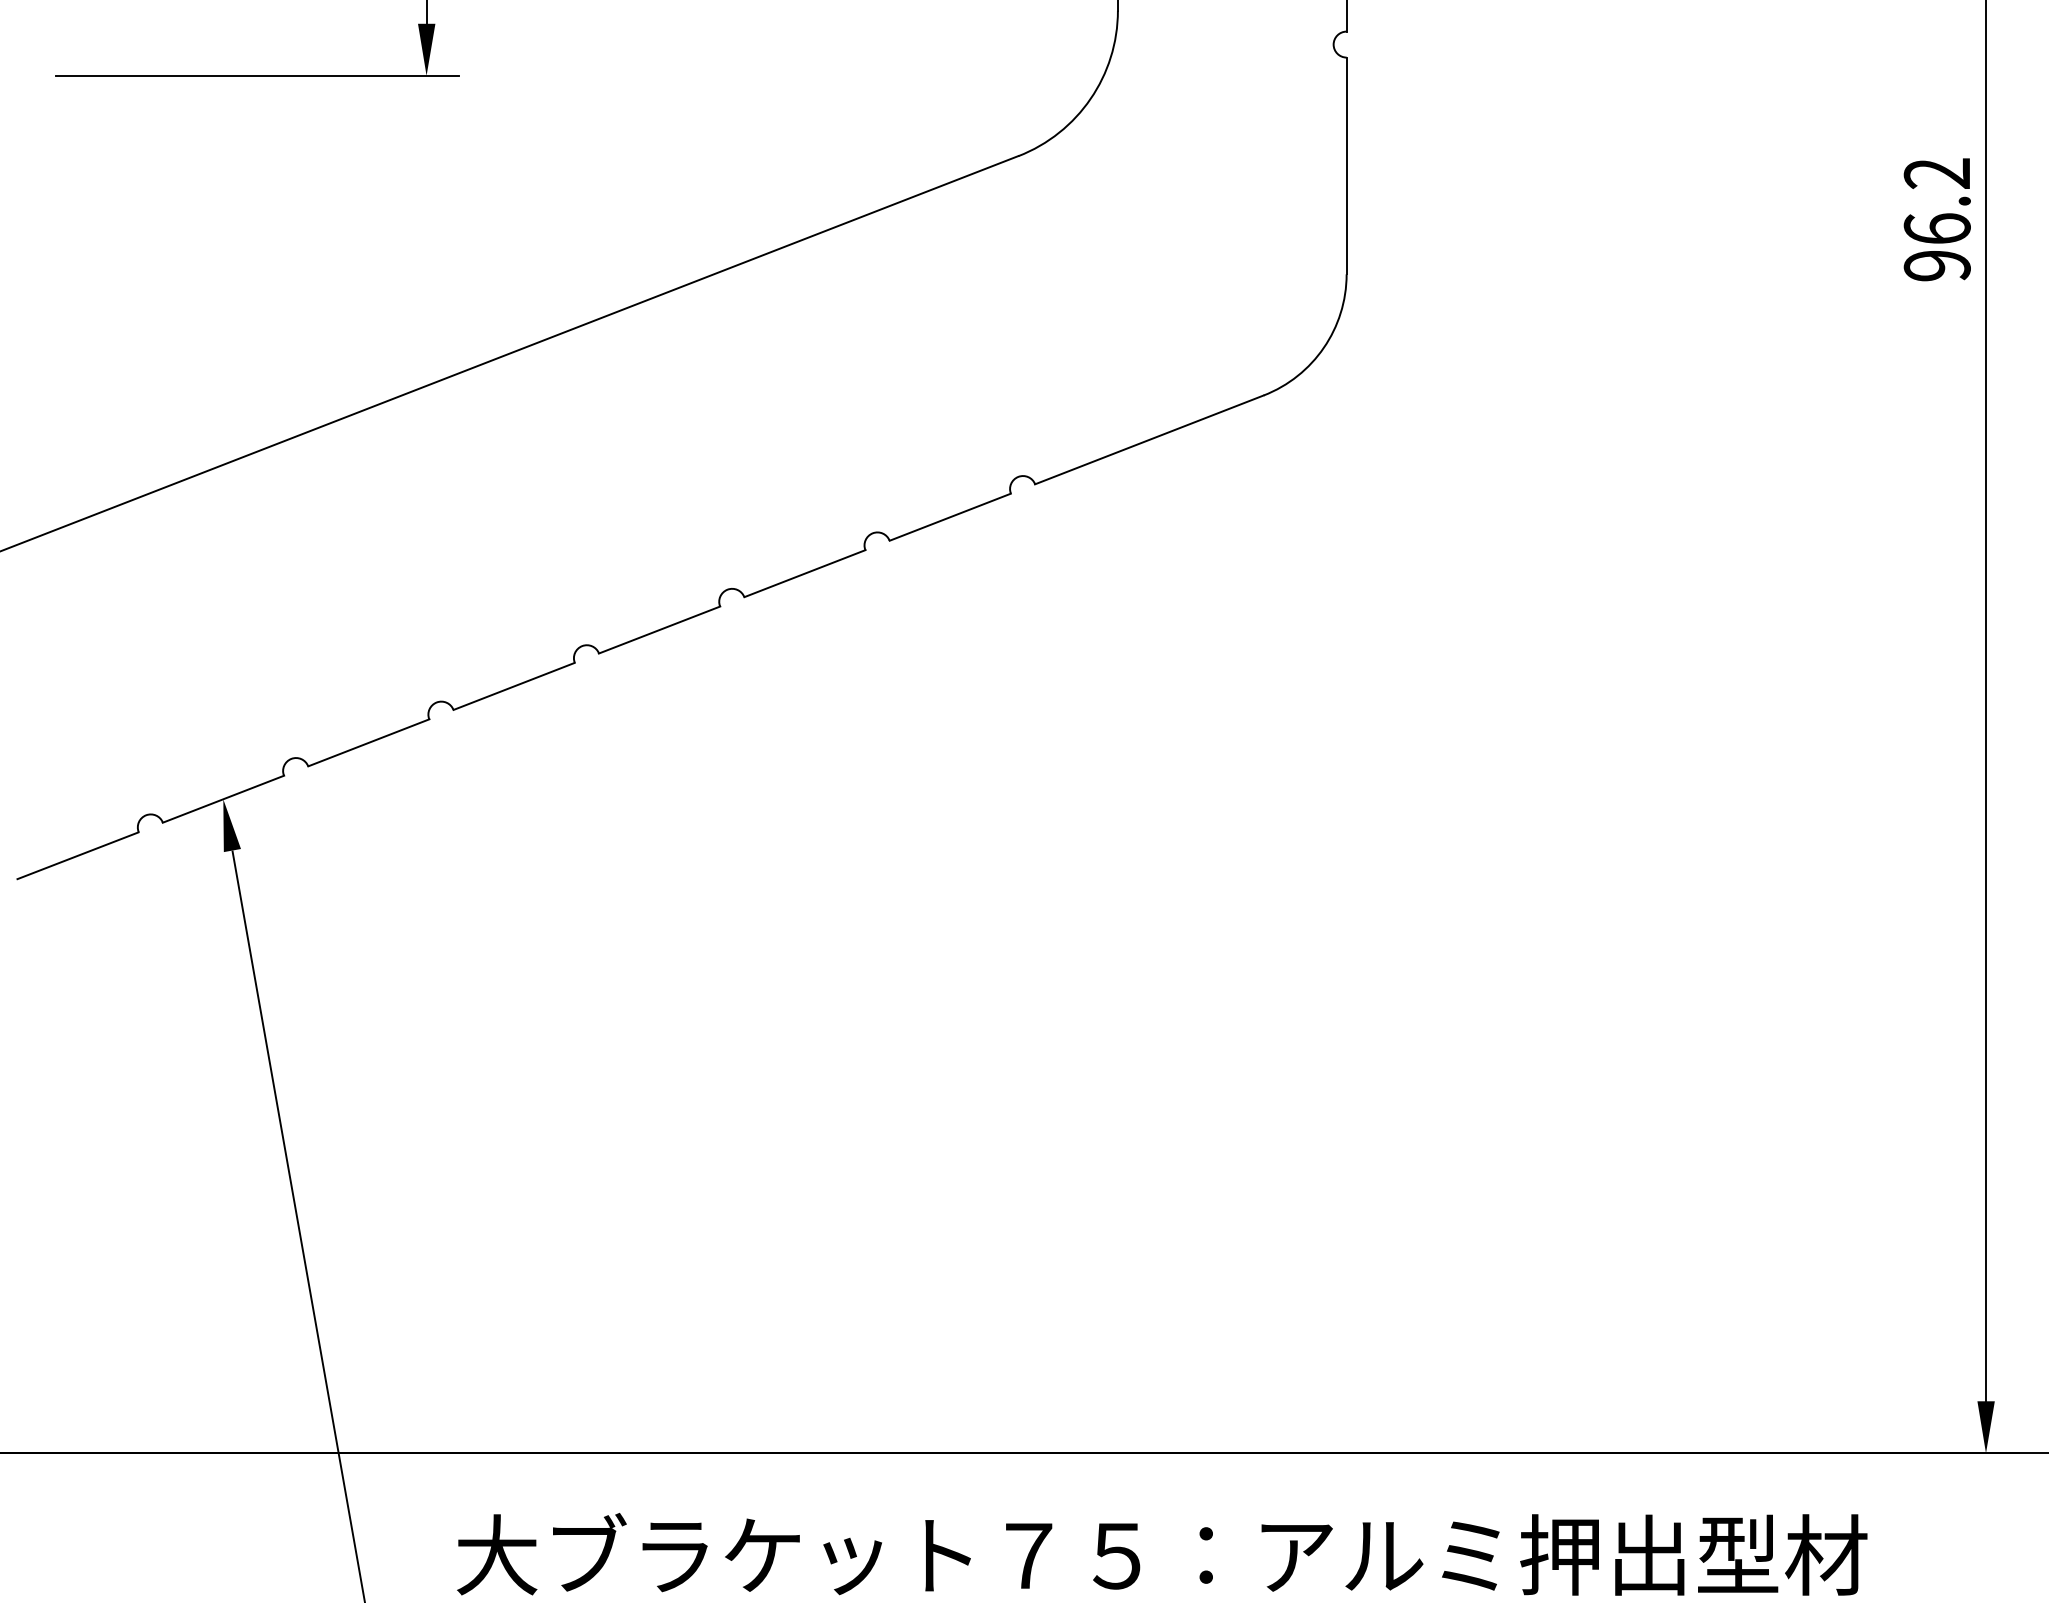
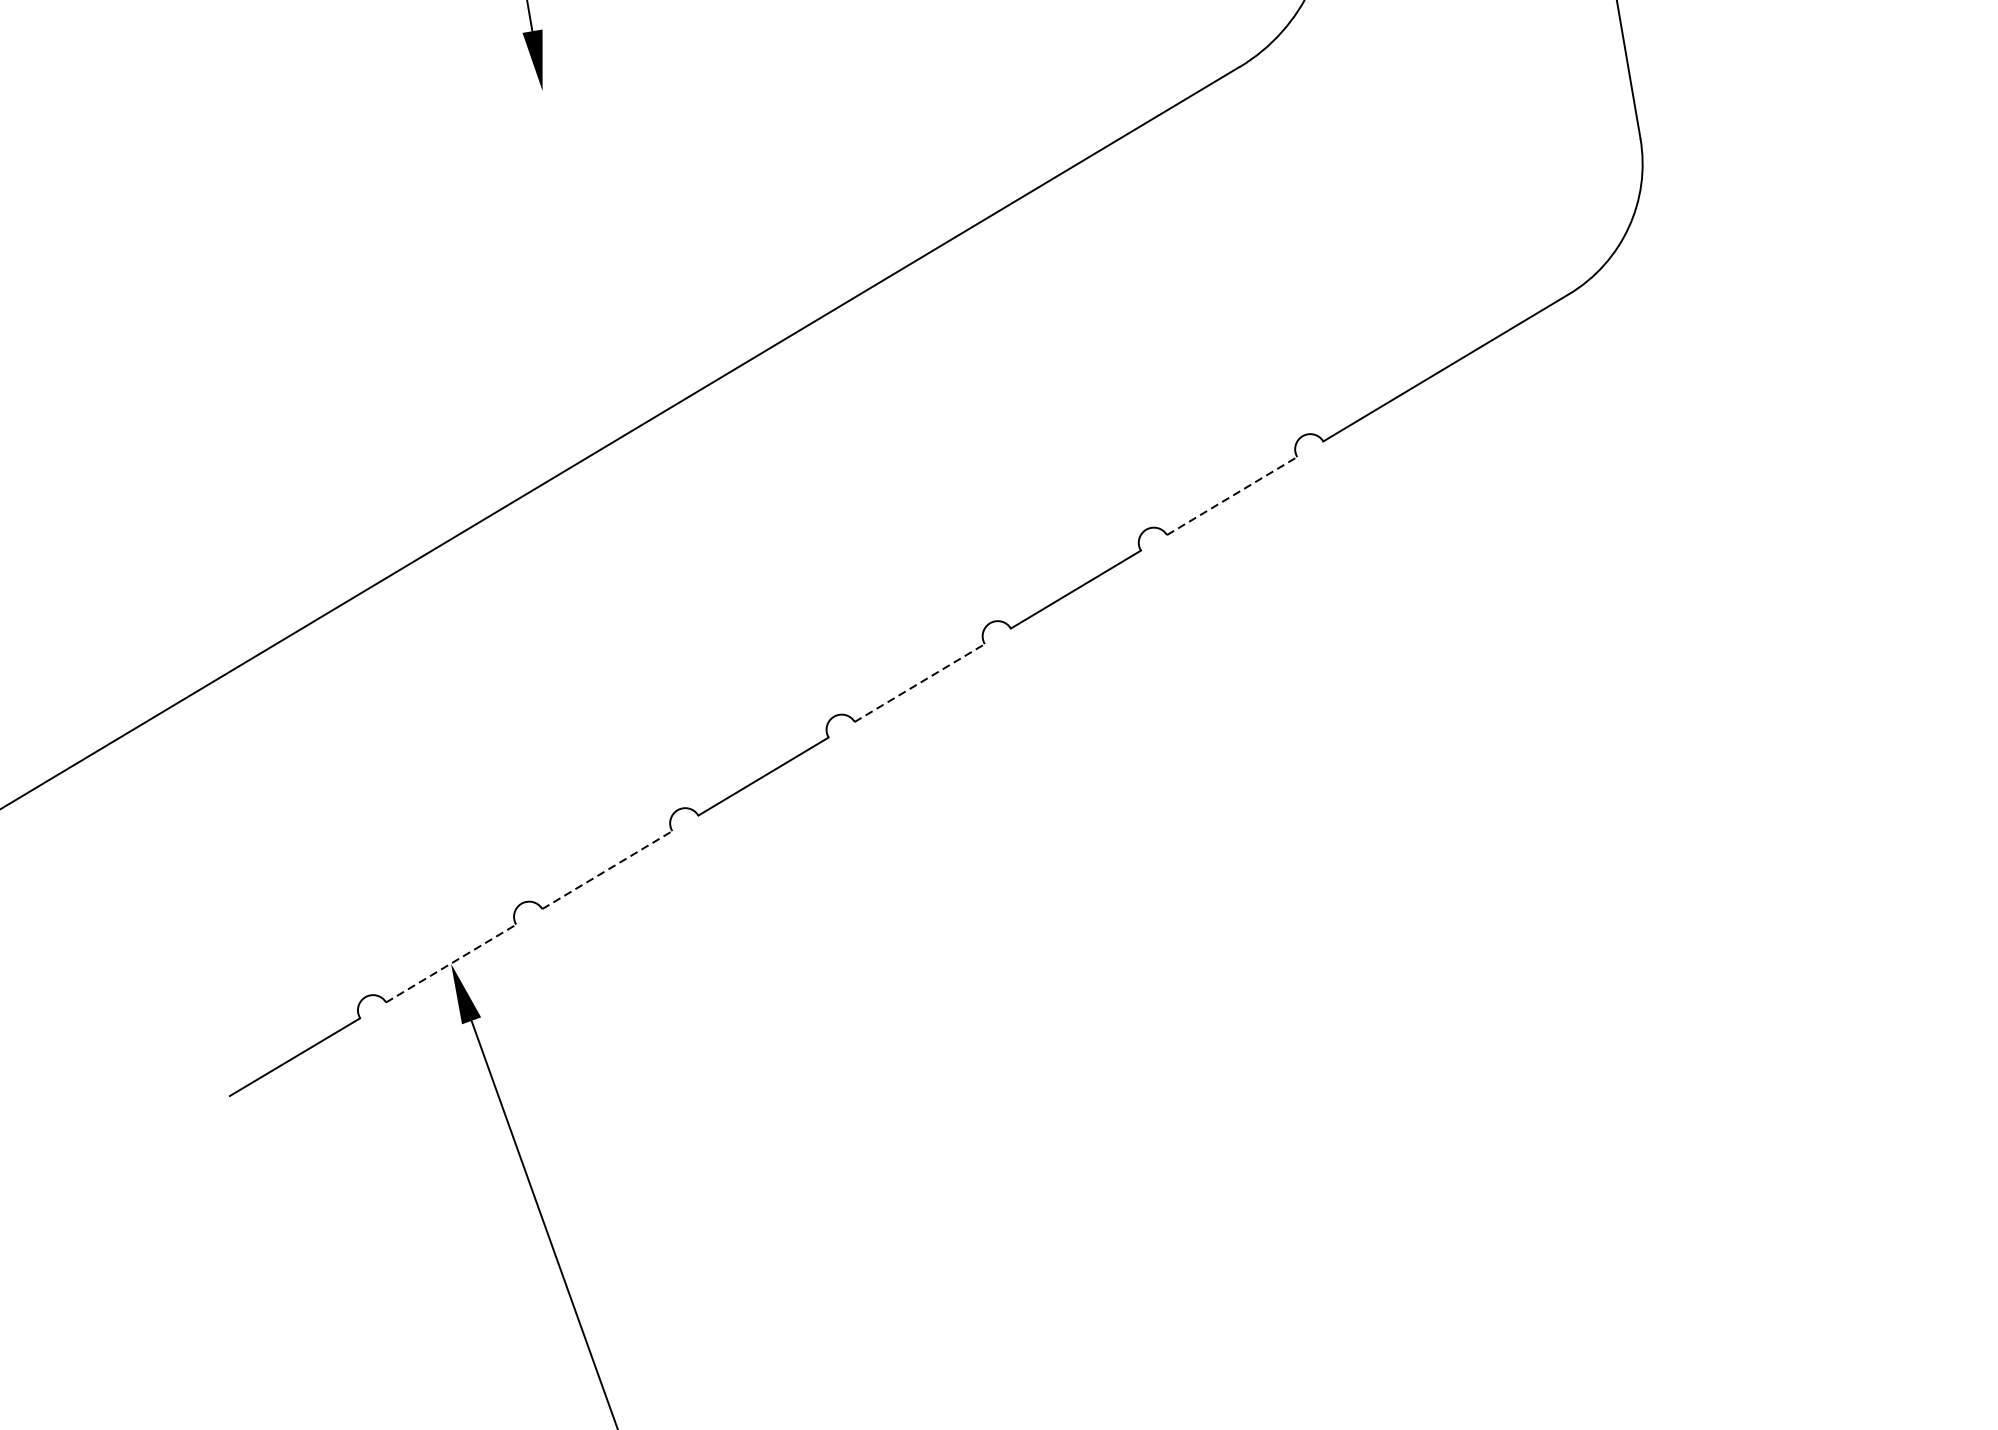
line: (257, 75) -> (347, 123), removed
line: (950, 517) -> (1232, 496), solid -> dashed
line: (660, 629) -> (920, 682), solid -> dashed
line: (368, 742) -> (606, 869), solid -> dashed
line: (223, 799) -> (451, 963), solid -> dashed

